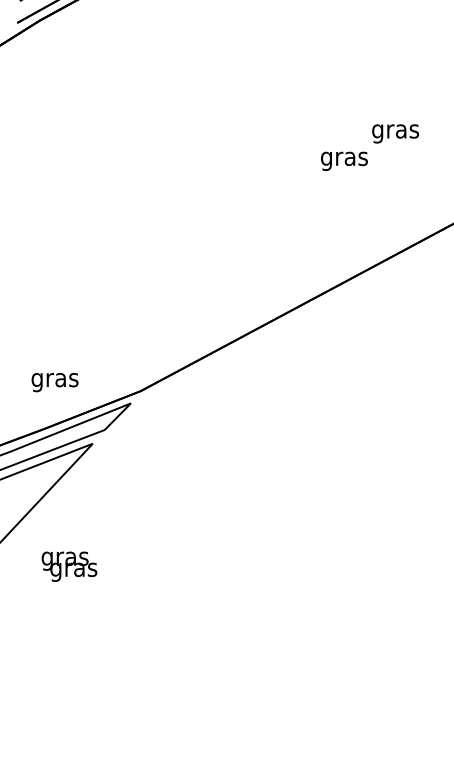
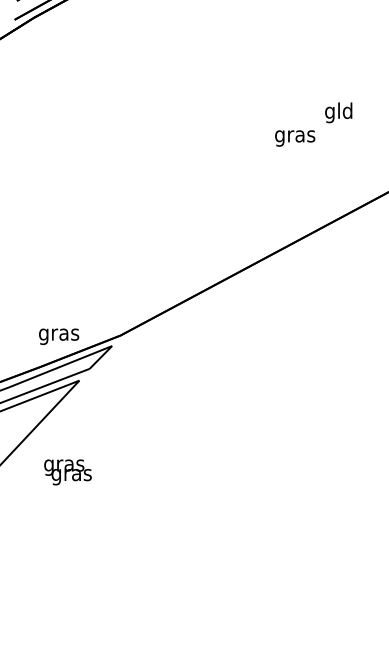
text: (395, 131) -> (338, 112), gras -> gld
text: (54, 382) -> (58, 336), moved
text: (69, 566) -> (68, 472), moved

